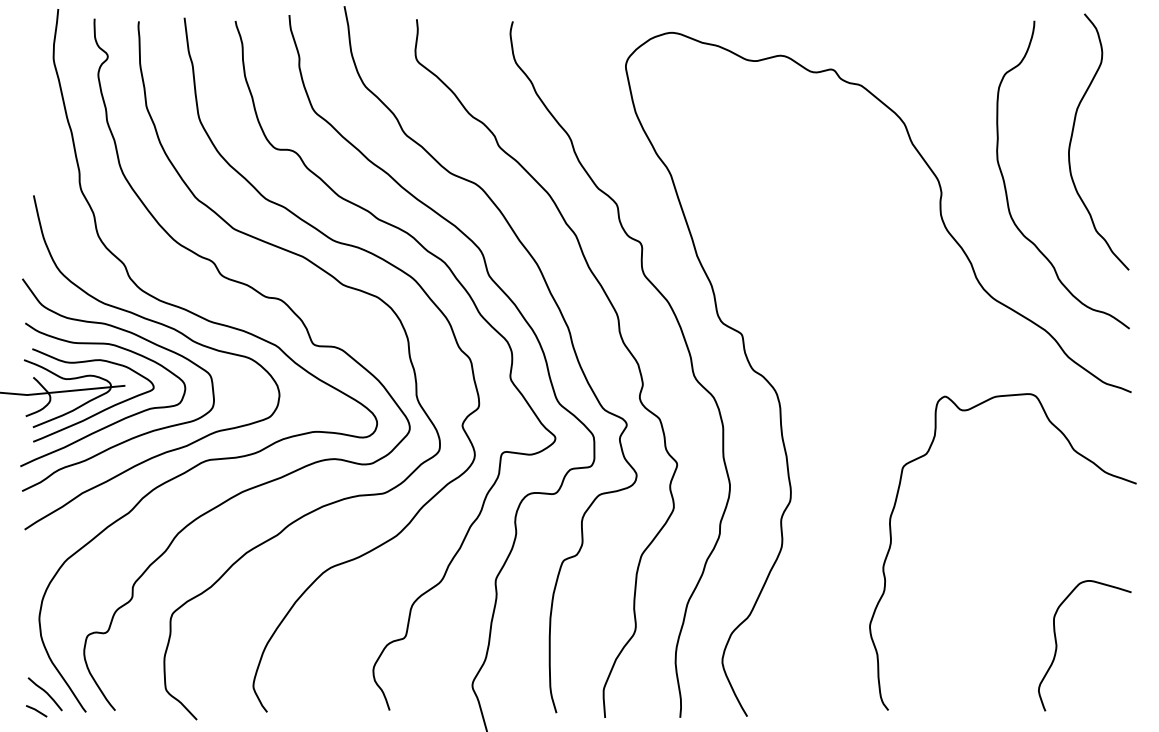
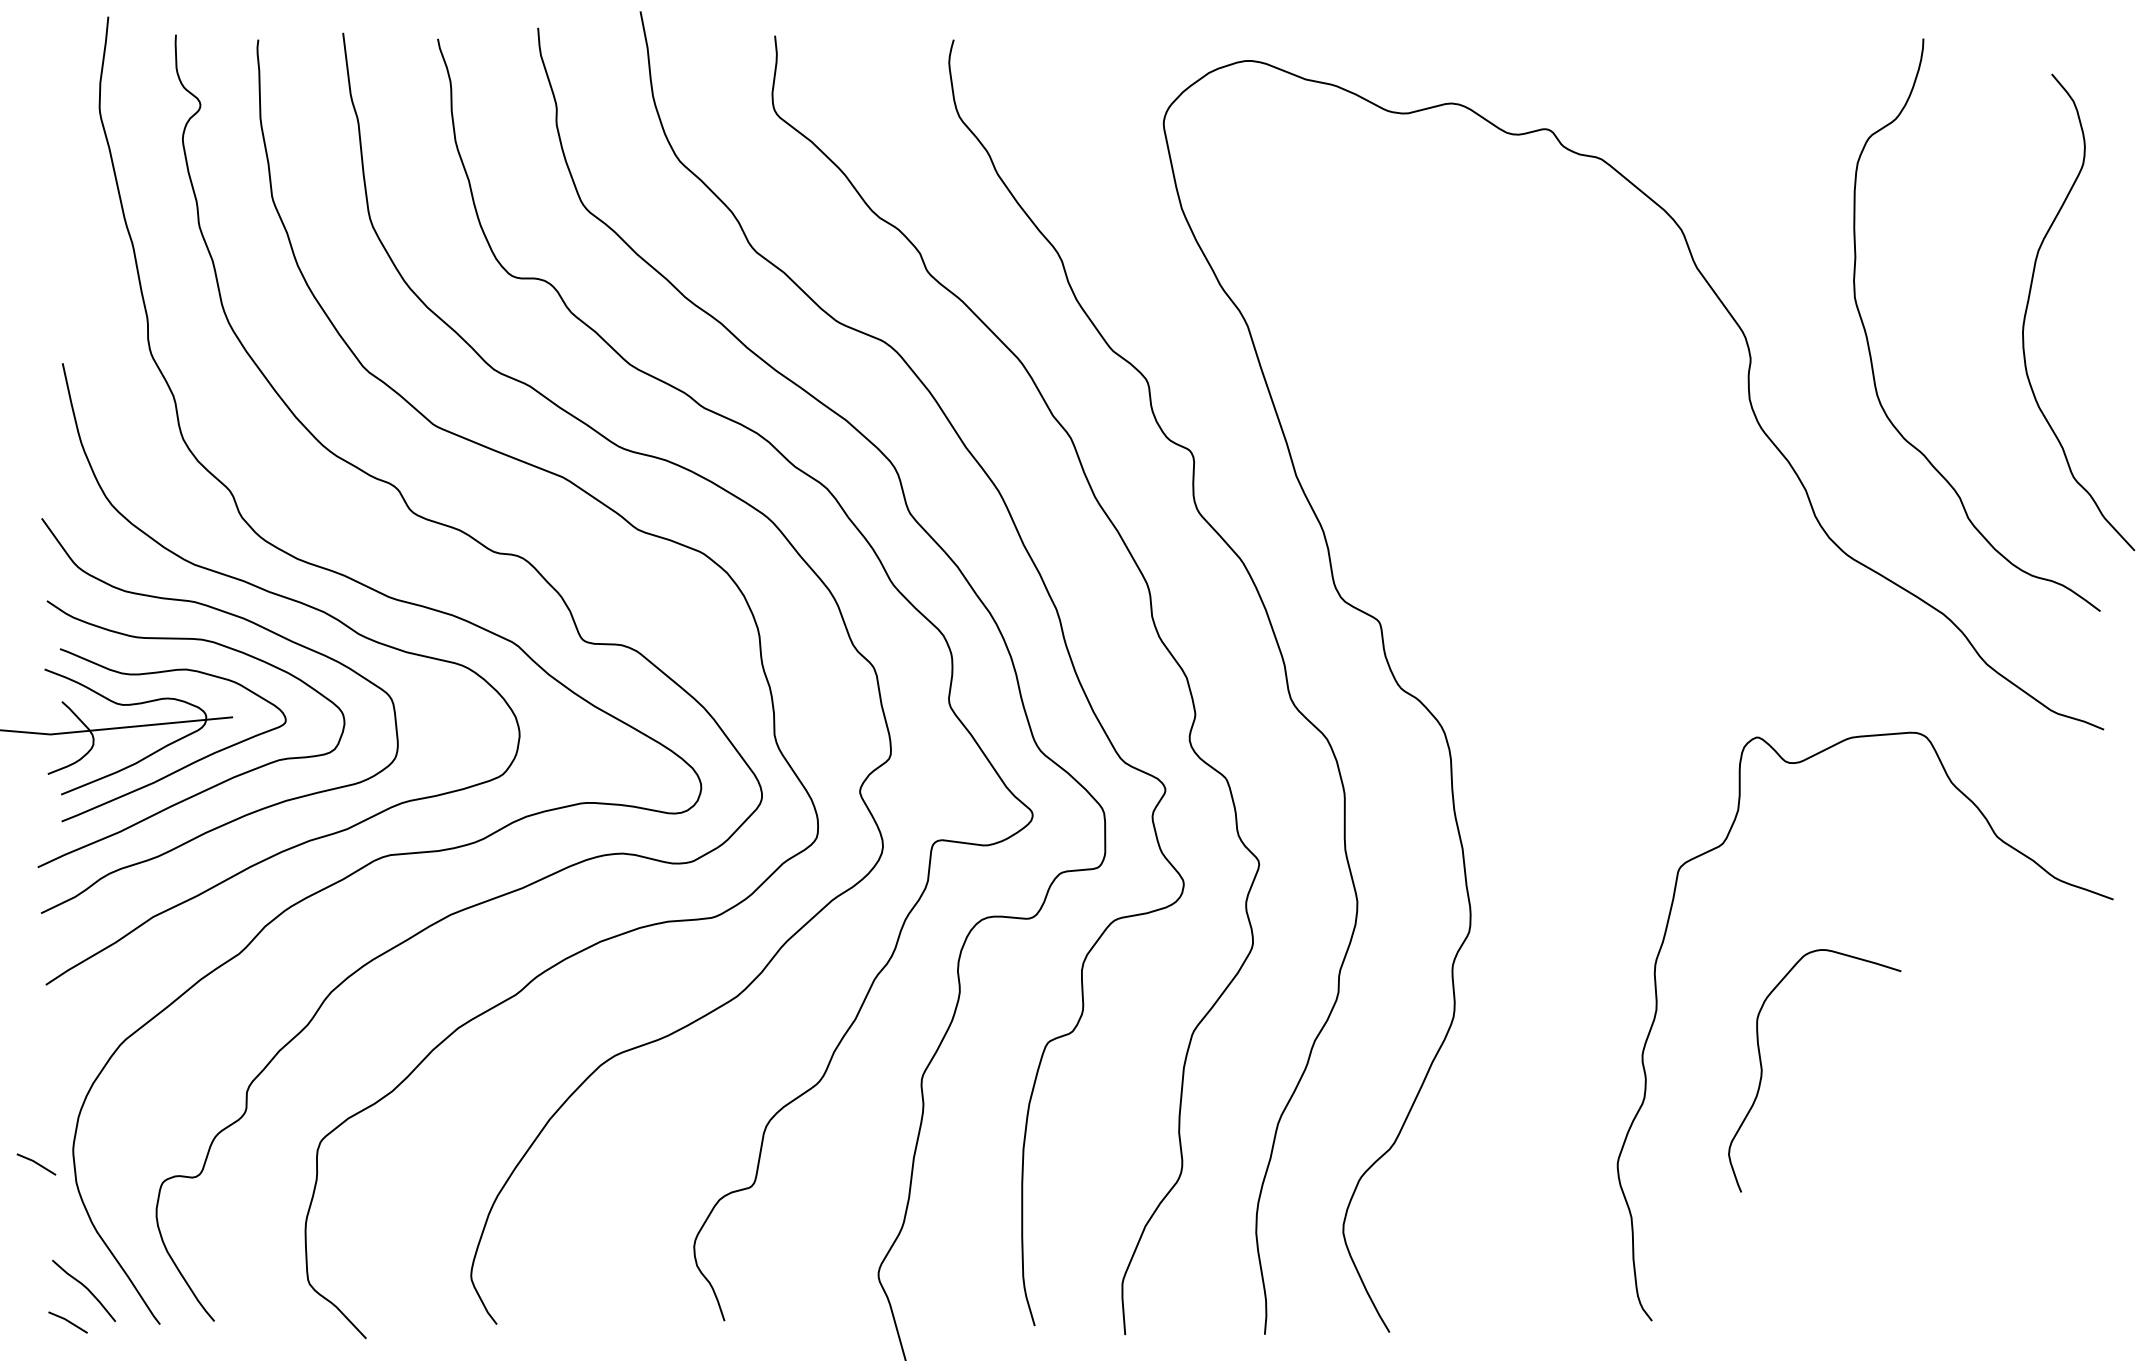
curve: (1072, 138) -> (2029, 305), moved
line: (19, 626) -> (36, 1164), added
curve: (1057, 645) -> (1763, 1070), moved

